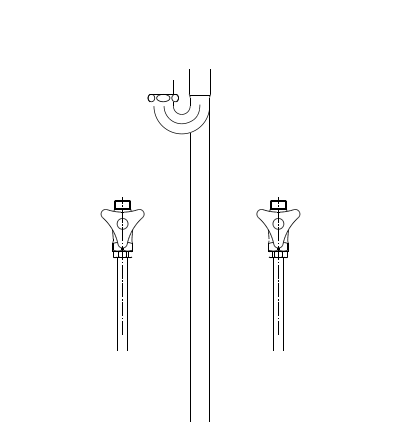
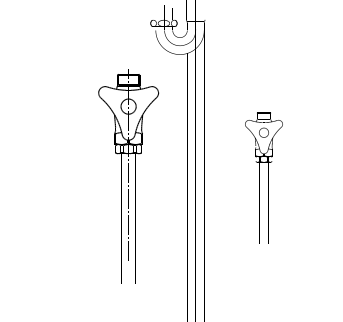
part: (122, 273) -> (128, 175), size x1.6

